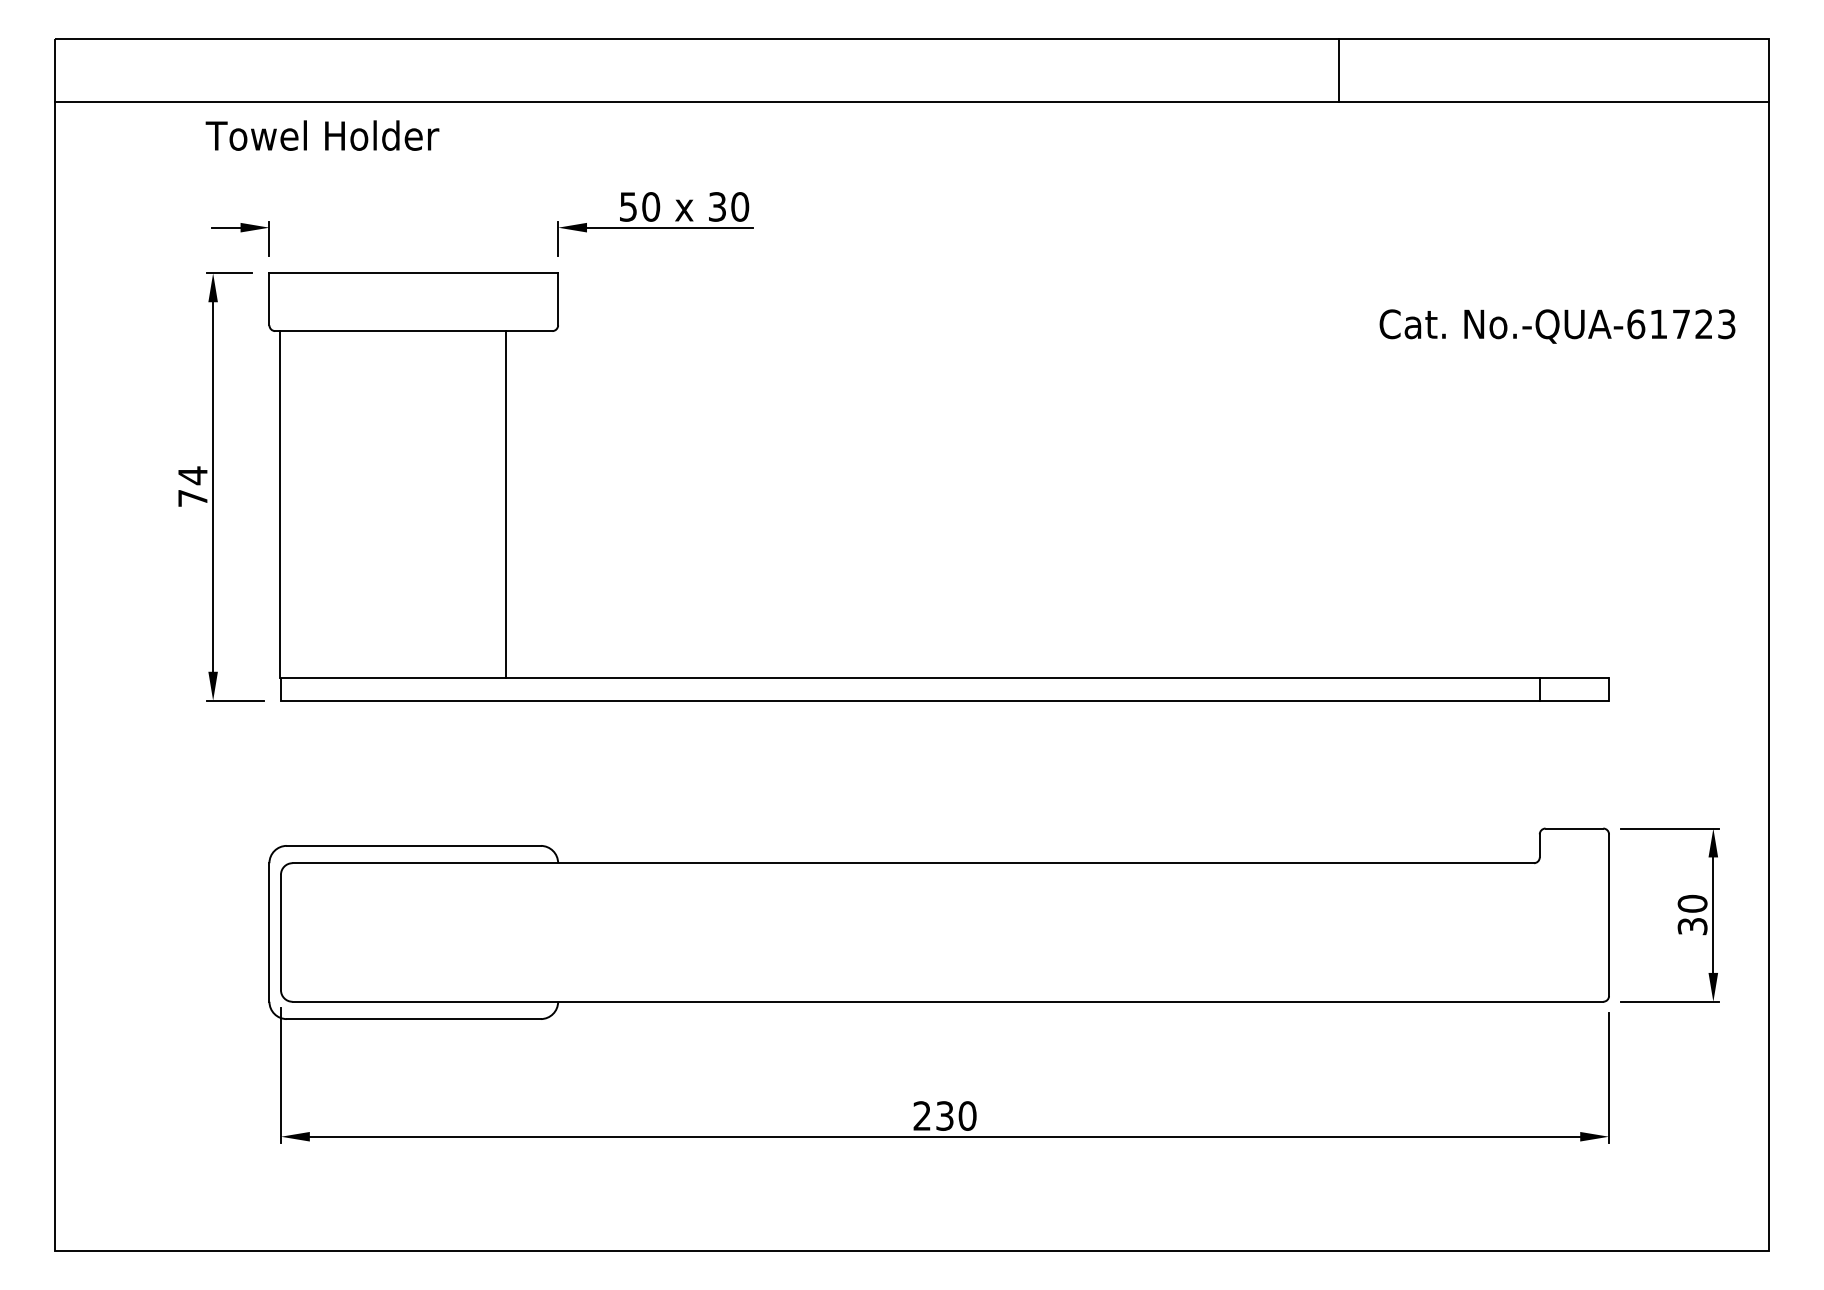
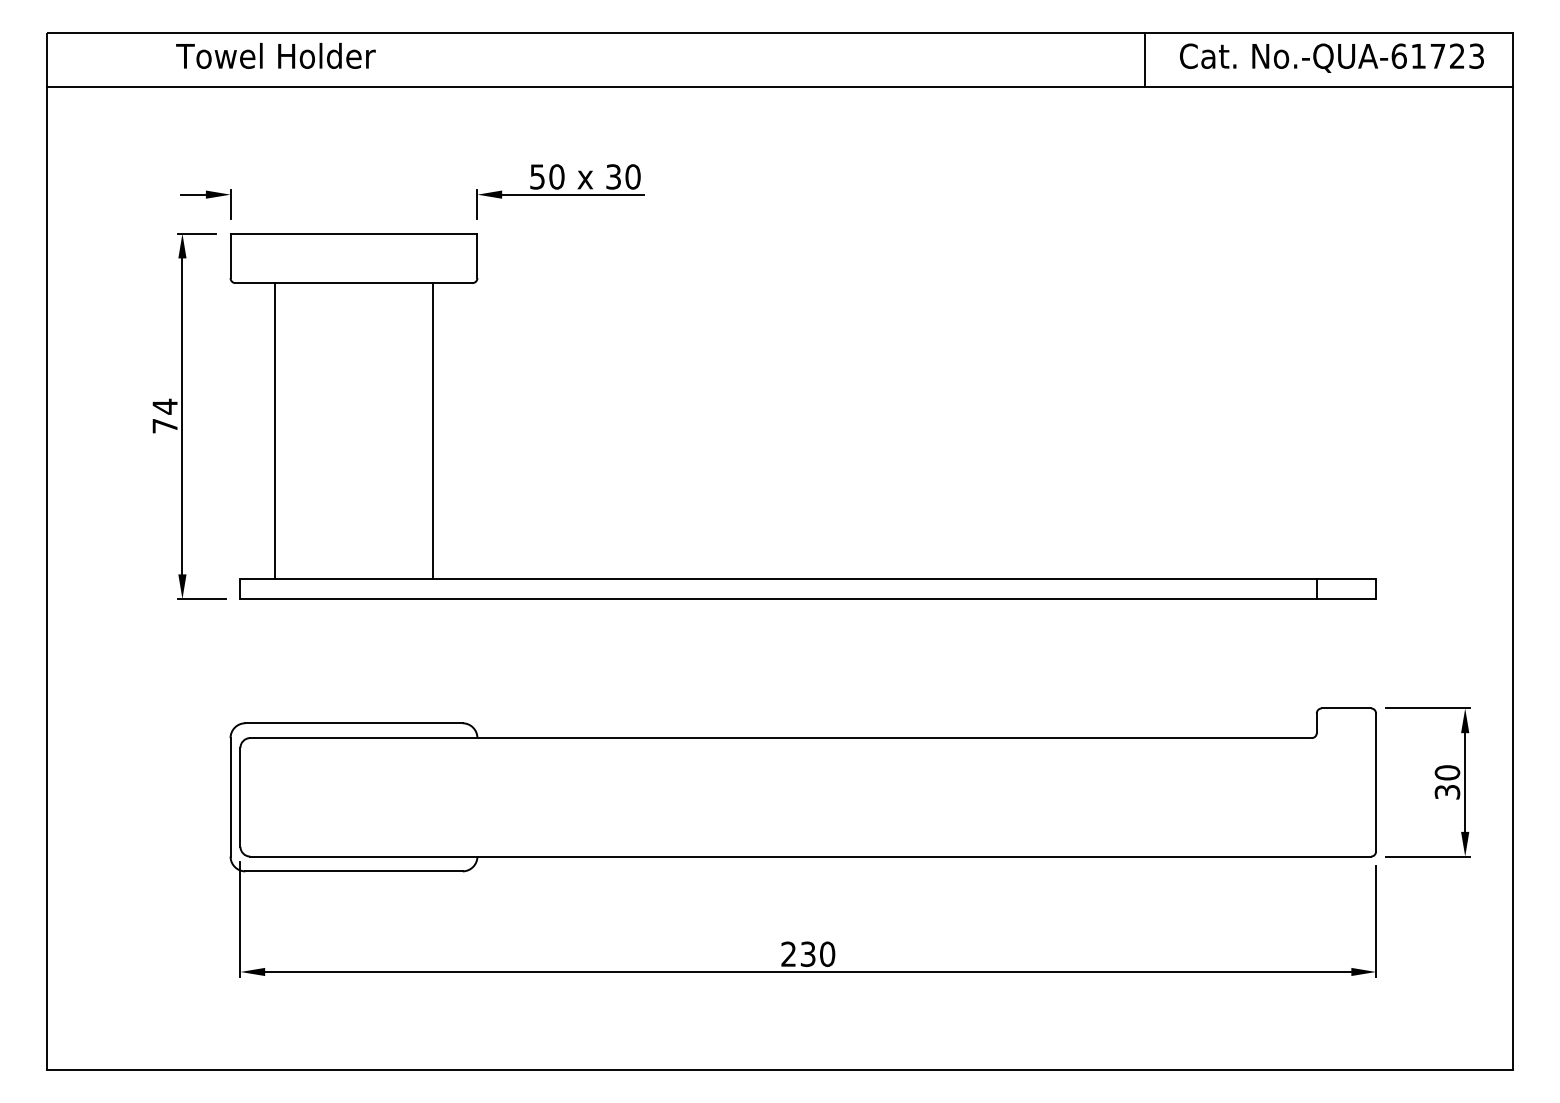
text: (321, 135) -> (275, 55), moved
text: (1556, 325) -> (1331, 57), moved
line: (281, 504) -> (275, 431), moved

